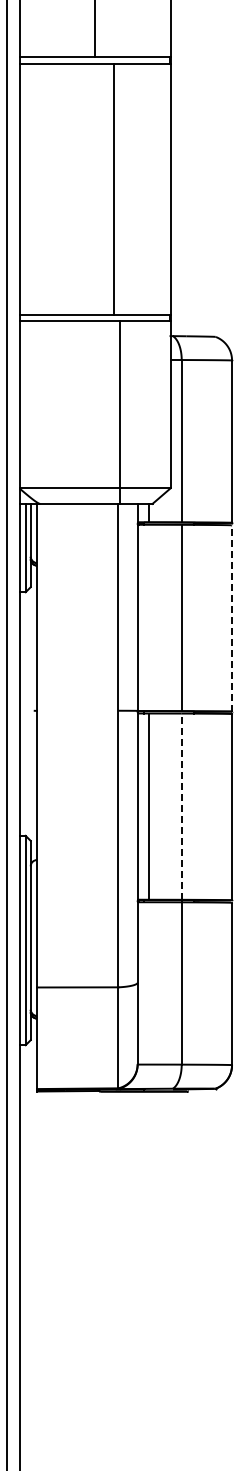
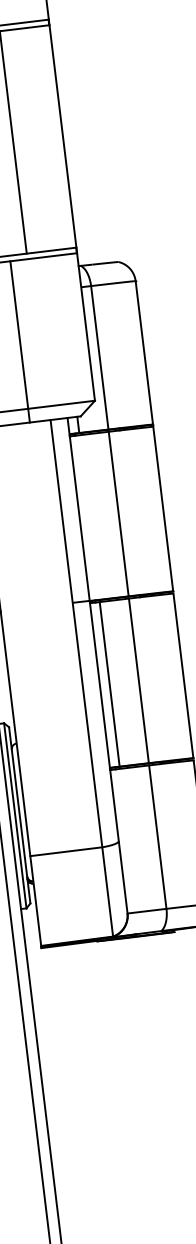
line: (120, 412) -> (20, 341), moved
line: (232, 617) -> (163, 508), dashed -> solid
line: (181, 806) -> (138, 680), dashed -> solid

